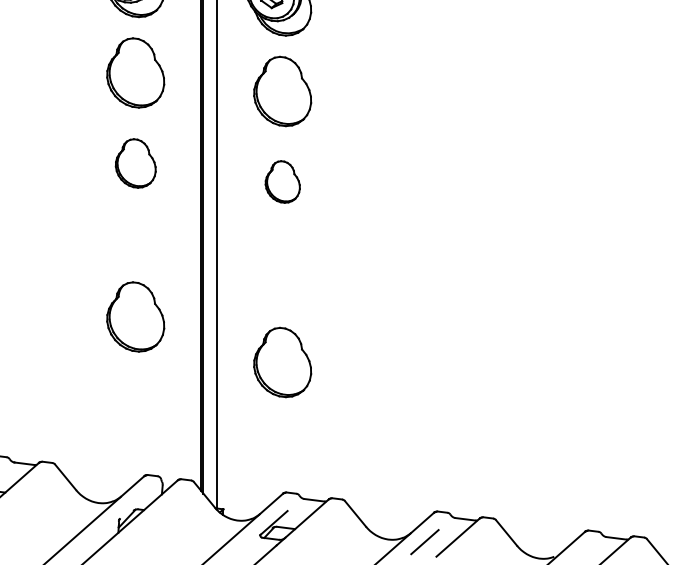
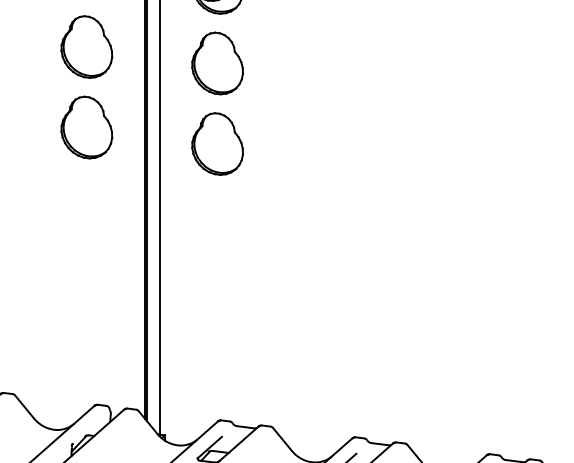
part: (135, 163) -> (86, 127), size x1.43
part: (282, 181) -> (217, 143), size x1.67
part: (135, 316) -> (86, 263), removed
part: (282, 362) -> (217, 304), removed

